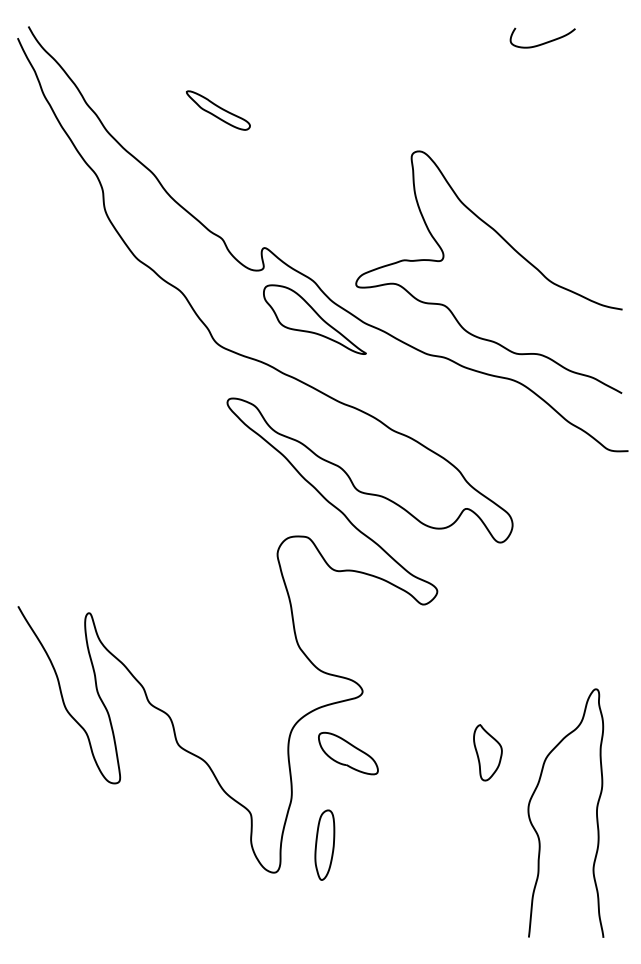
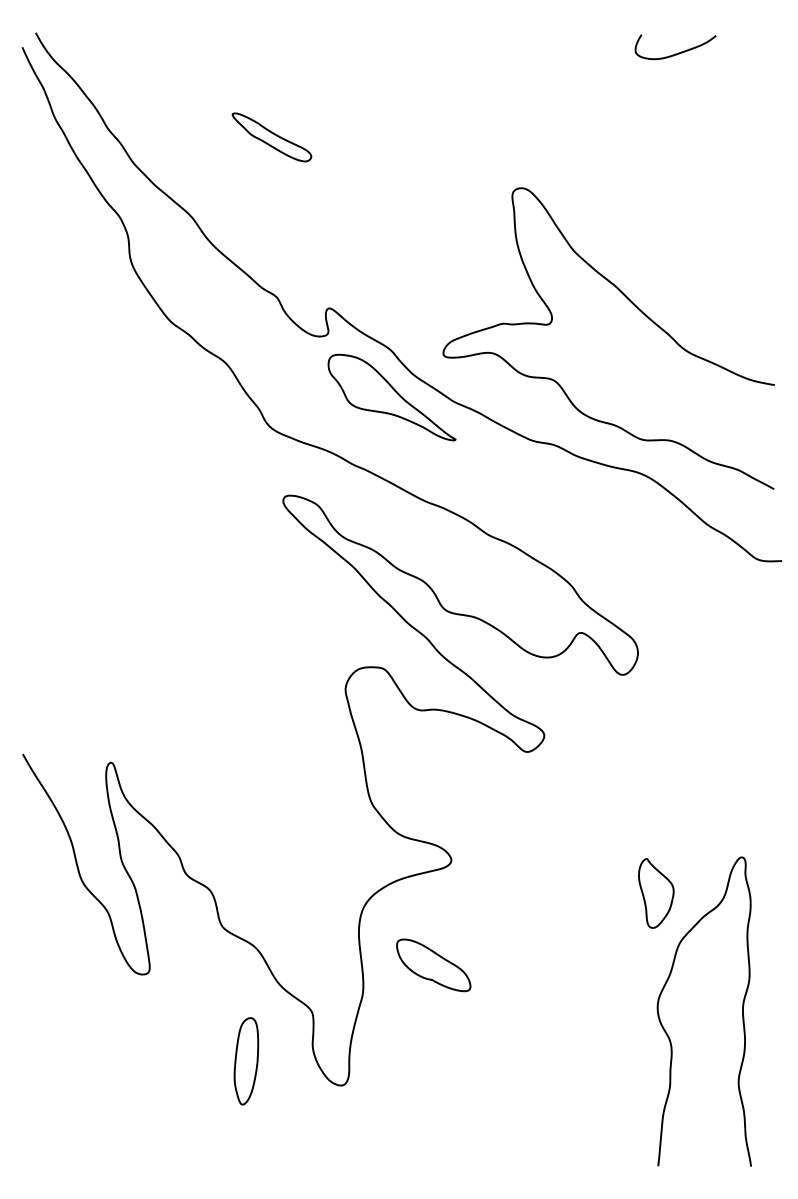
part: (488, 752) -> (656, 893), moved
part: (348, 753) -> (433, 965), moved
part: (324, 845) -> (246, 1061), moved

